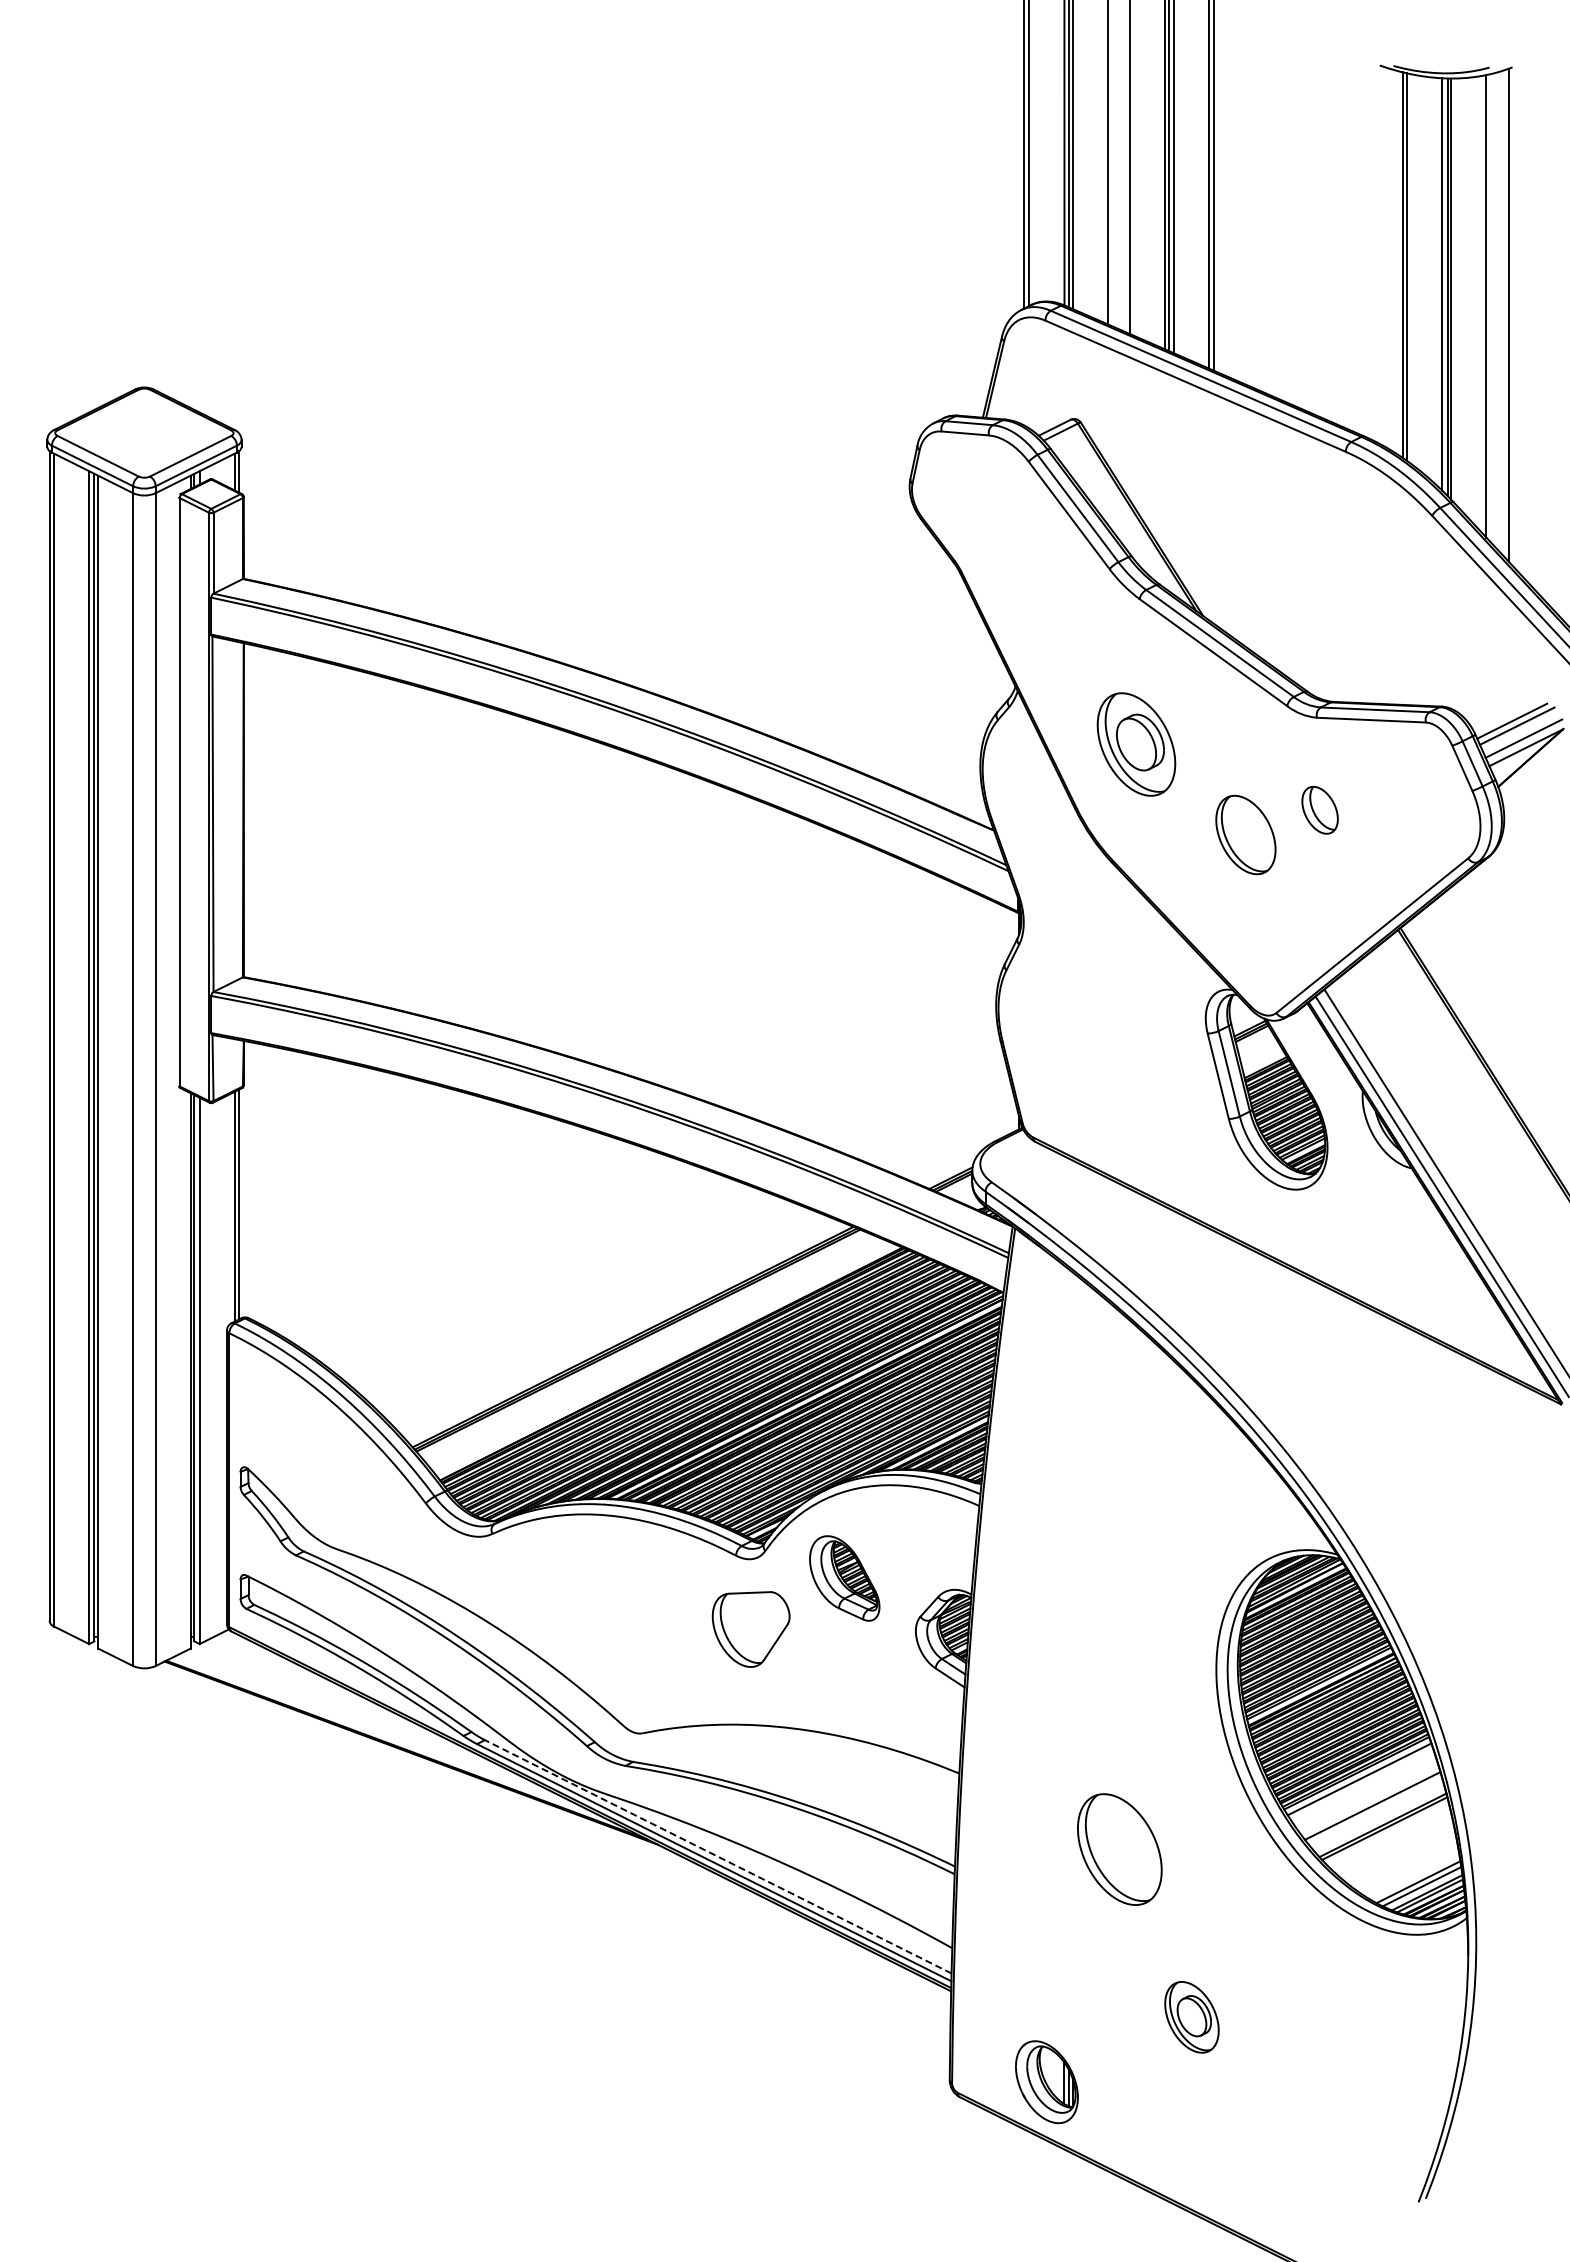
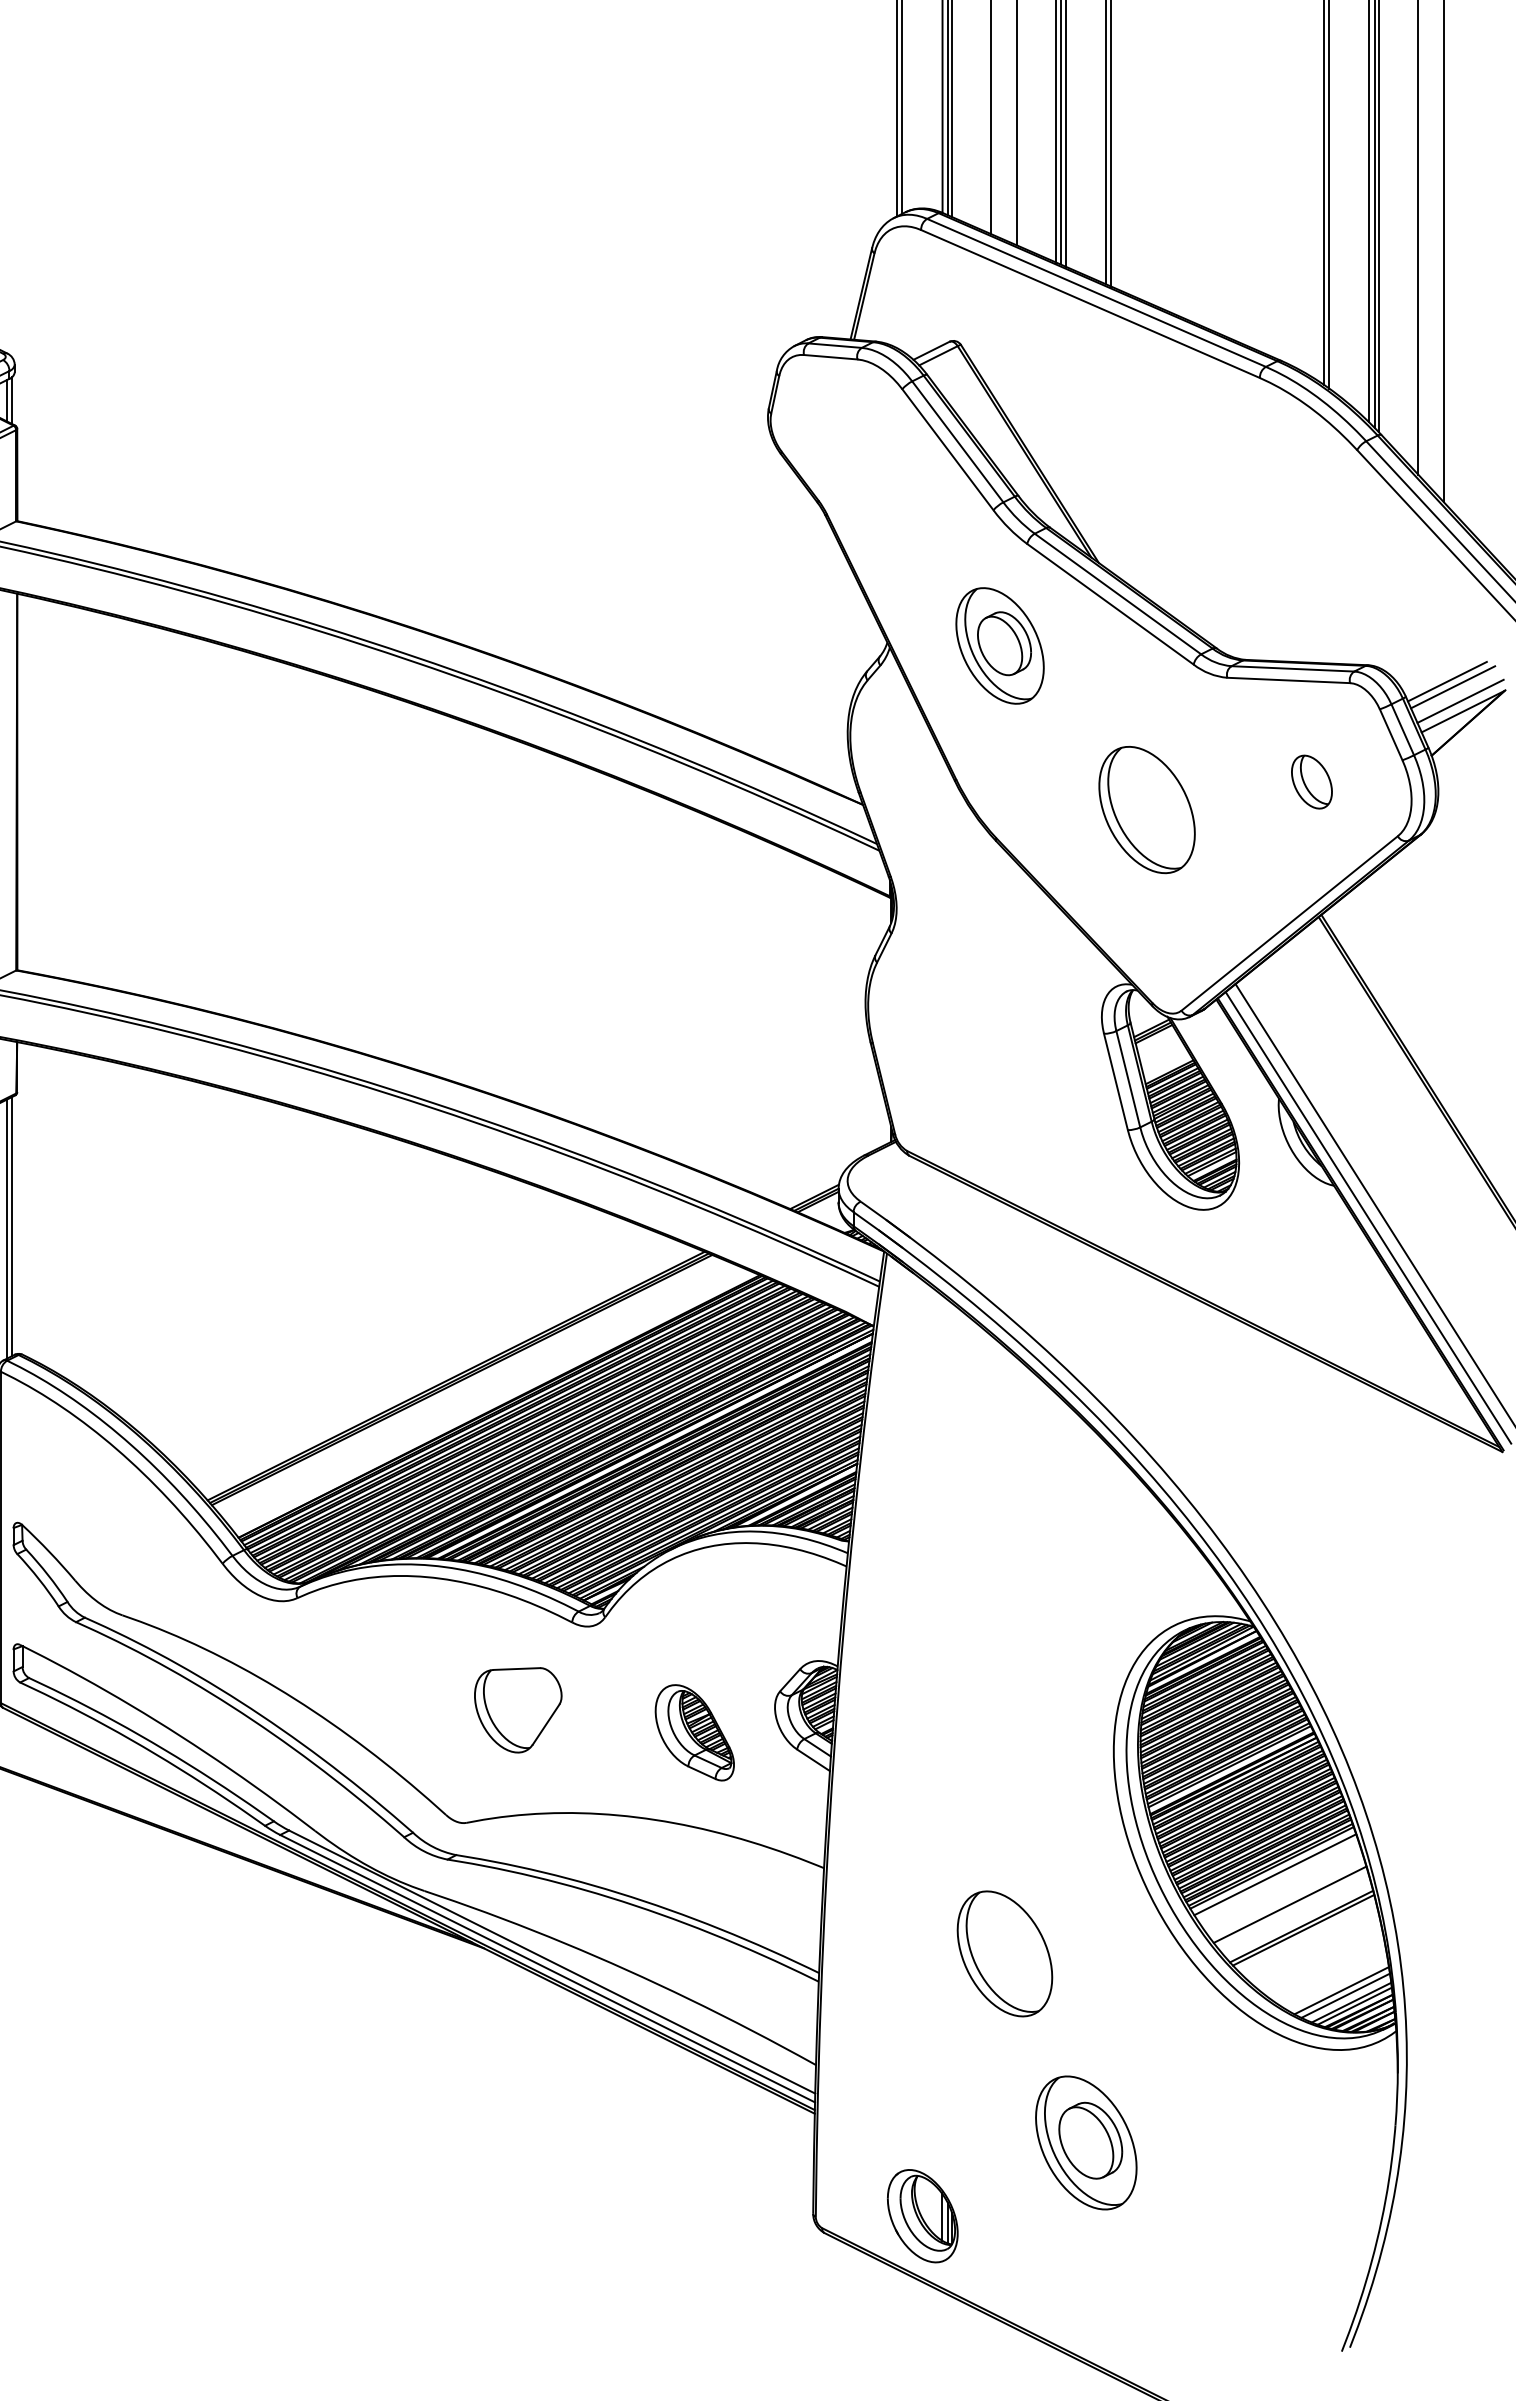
part: (1136, 744) -> (1000, 645), moved
part: (1319, 809) -> (1311, 781), moved
part: (1245, 834) -> (1146, 809), size x1.43
part: (844, 1578) -> (694, 1732), moved
part: (750, 1629) -> (517, 1710), moved
line: (718, 1856) -> (552, 1961), dashed -> solid
part: (1191, 2017) -> (1085, 2143), size x1.67

